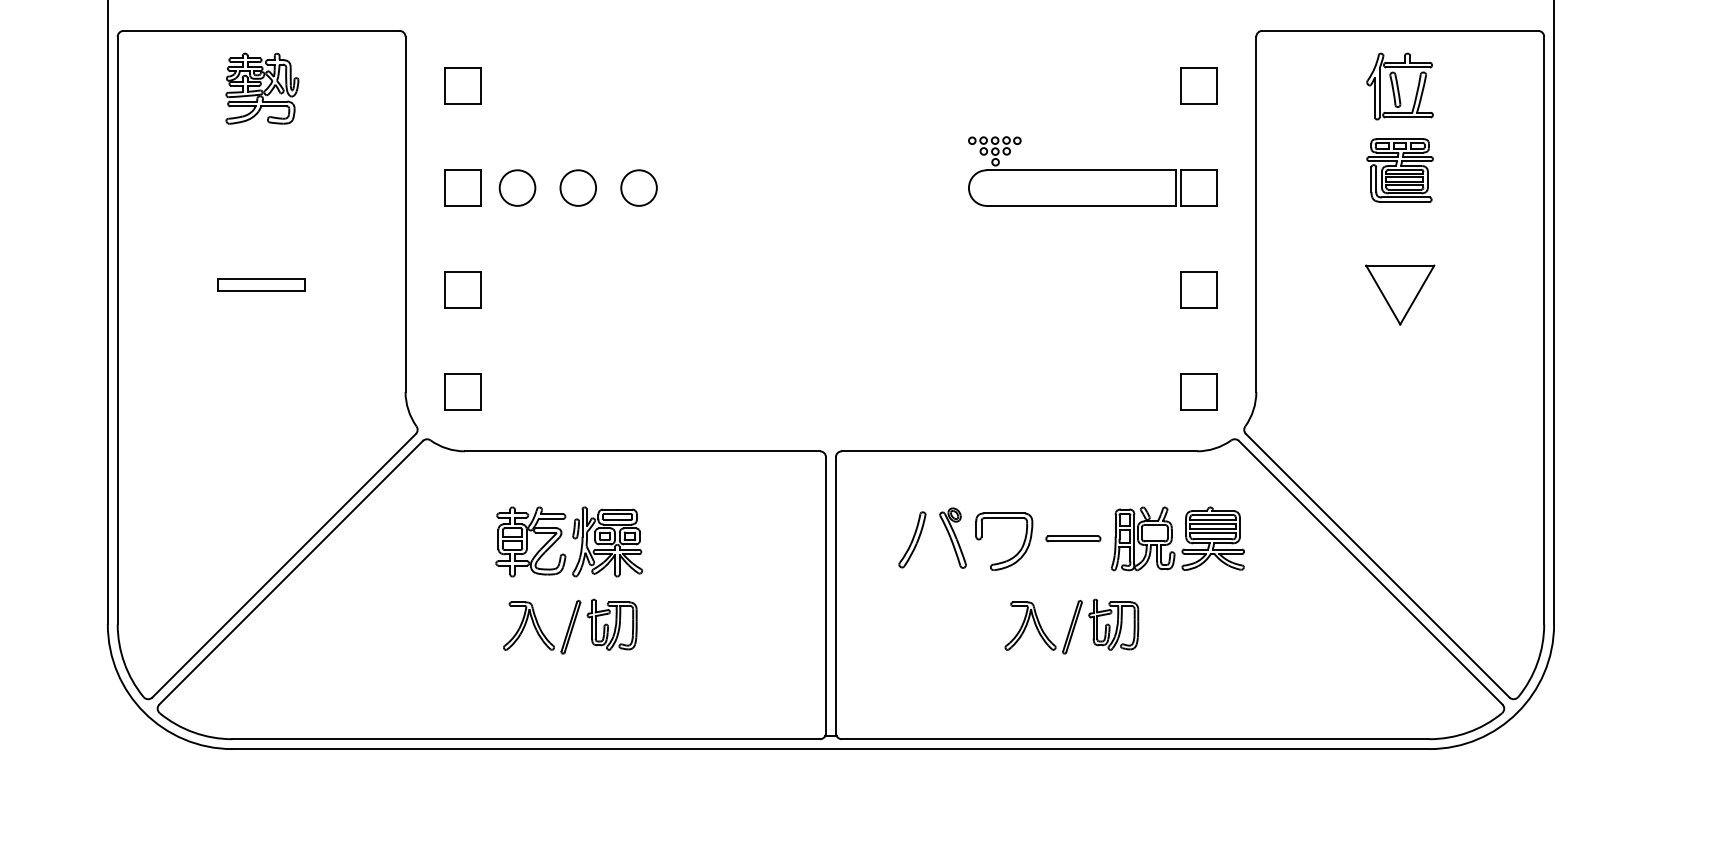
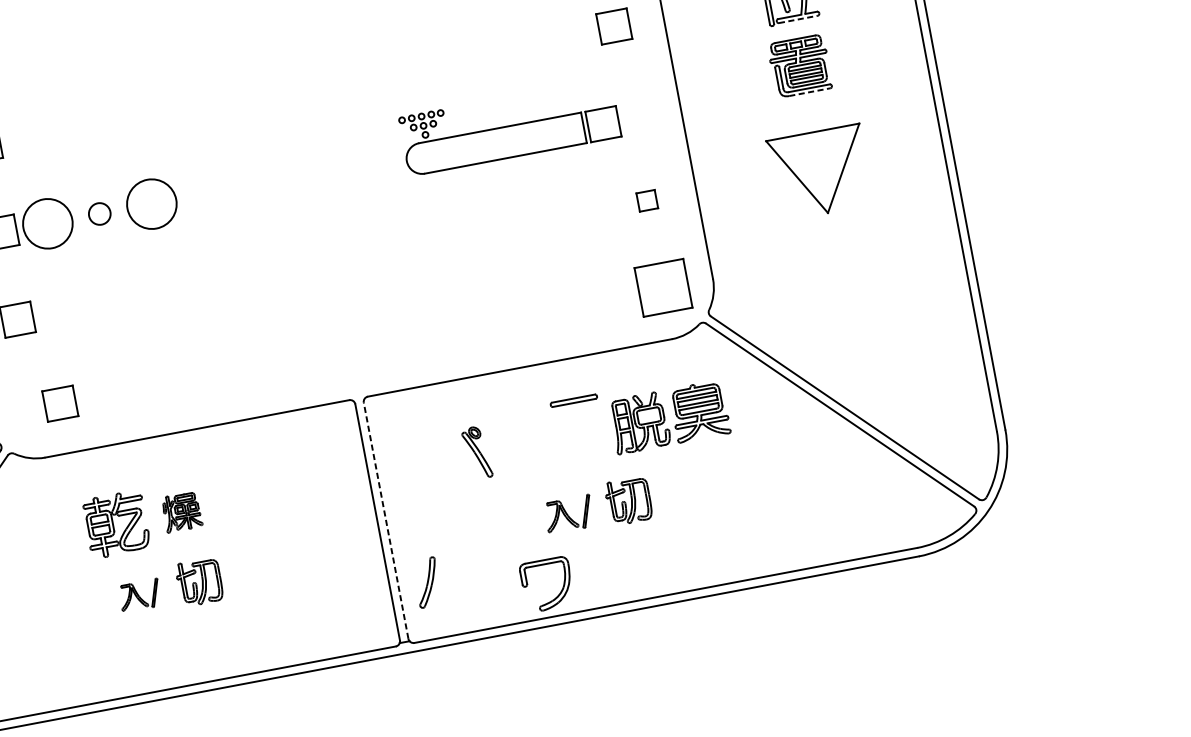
line: (1408, 117) -> (798, 19), solid -> dashed
part: (1092, 171) -> (509, 127), moved
circle: (517, 187) -> (47, 223), size x1.6
circle: (577, 187) -> (99, 213), size x0.7
circle: (638, 187) -> (151, 203), size x1.6
line: (1405, 202) -> (810, 92), solid -> dashed
part: (1198, 289) -> (646, 200), size x0.6
part: (1400, 294) -> (820, 172), size x1.6
part: (462, 391) -> (59, 403), moved
part: (1198, 391) -> (663, 287), size x1.6
part: (1073, 538) -> (573, 400), moved
part: (912, 539) -> (427, 582), moved
part: (607, 541) -> (181, 511), size x0.6
part: (1016, 553) -> (559, 592), moved
line: (835, 595) -> (385, 521), solid -> dashed
part: (542, 627) -> (140, 595), size x0.6
part: (1043, 627) -> (568, 514), size x0.7

